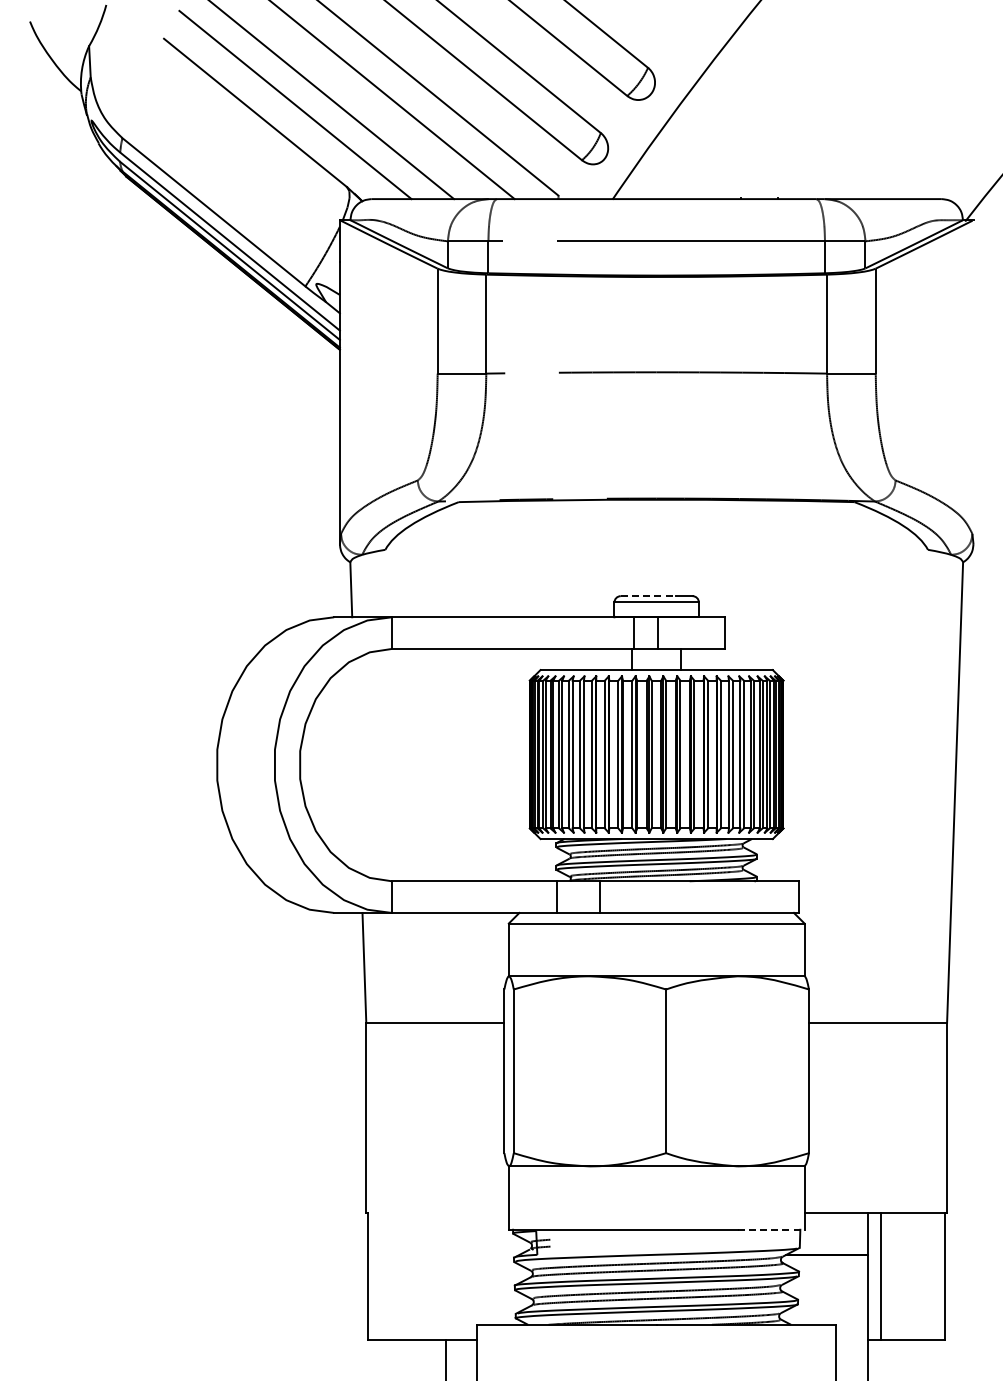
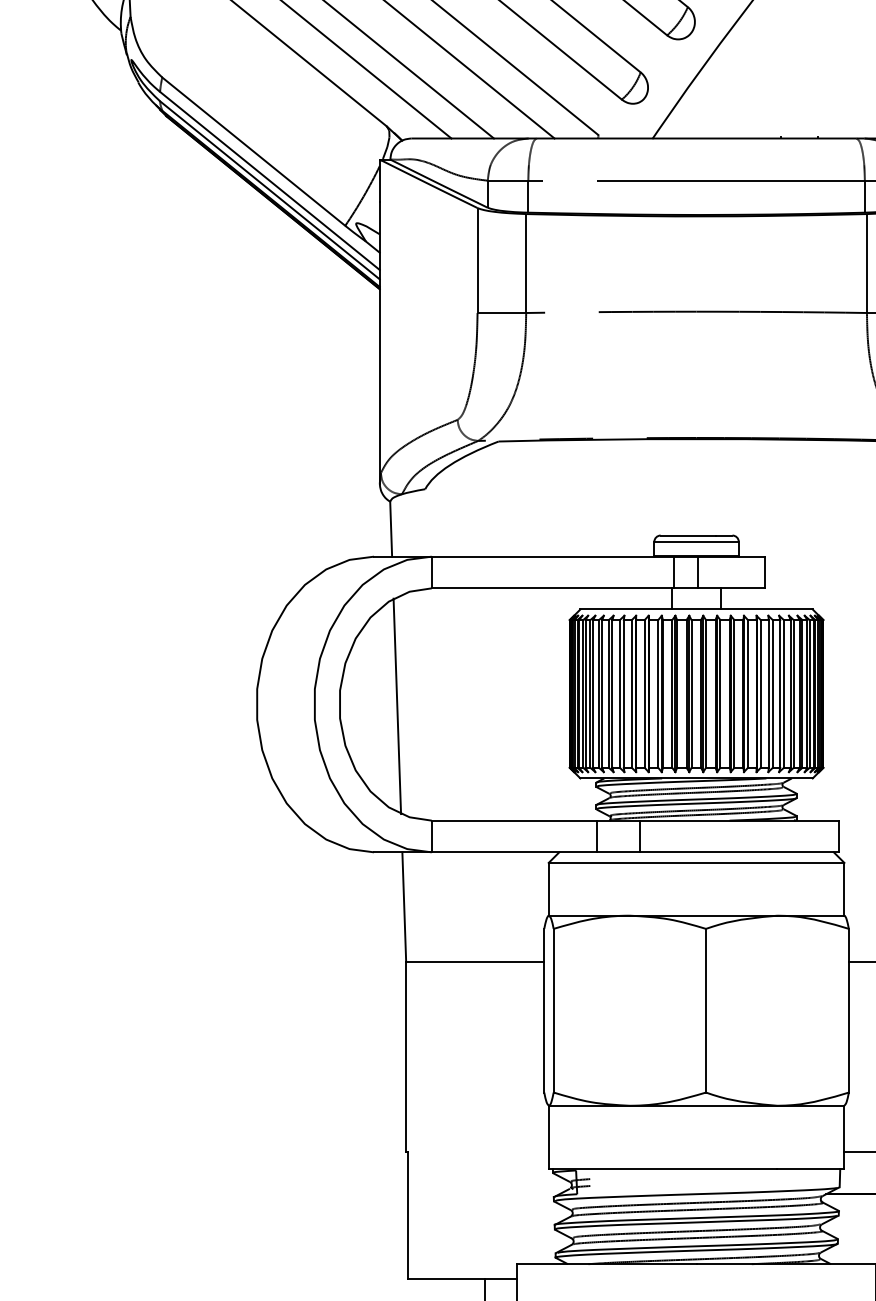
line: (648, 596) -> (688, 535), dashed -> solid
line: (357, 766) -> (397, 705), added
line: (771, 1229) -> (811, 1168), dashed -> solid

